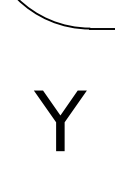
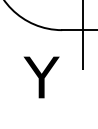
text: (60, 120) -> (41, 77), moved

